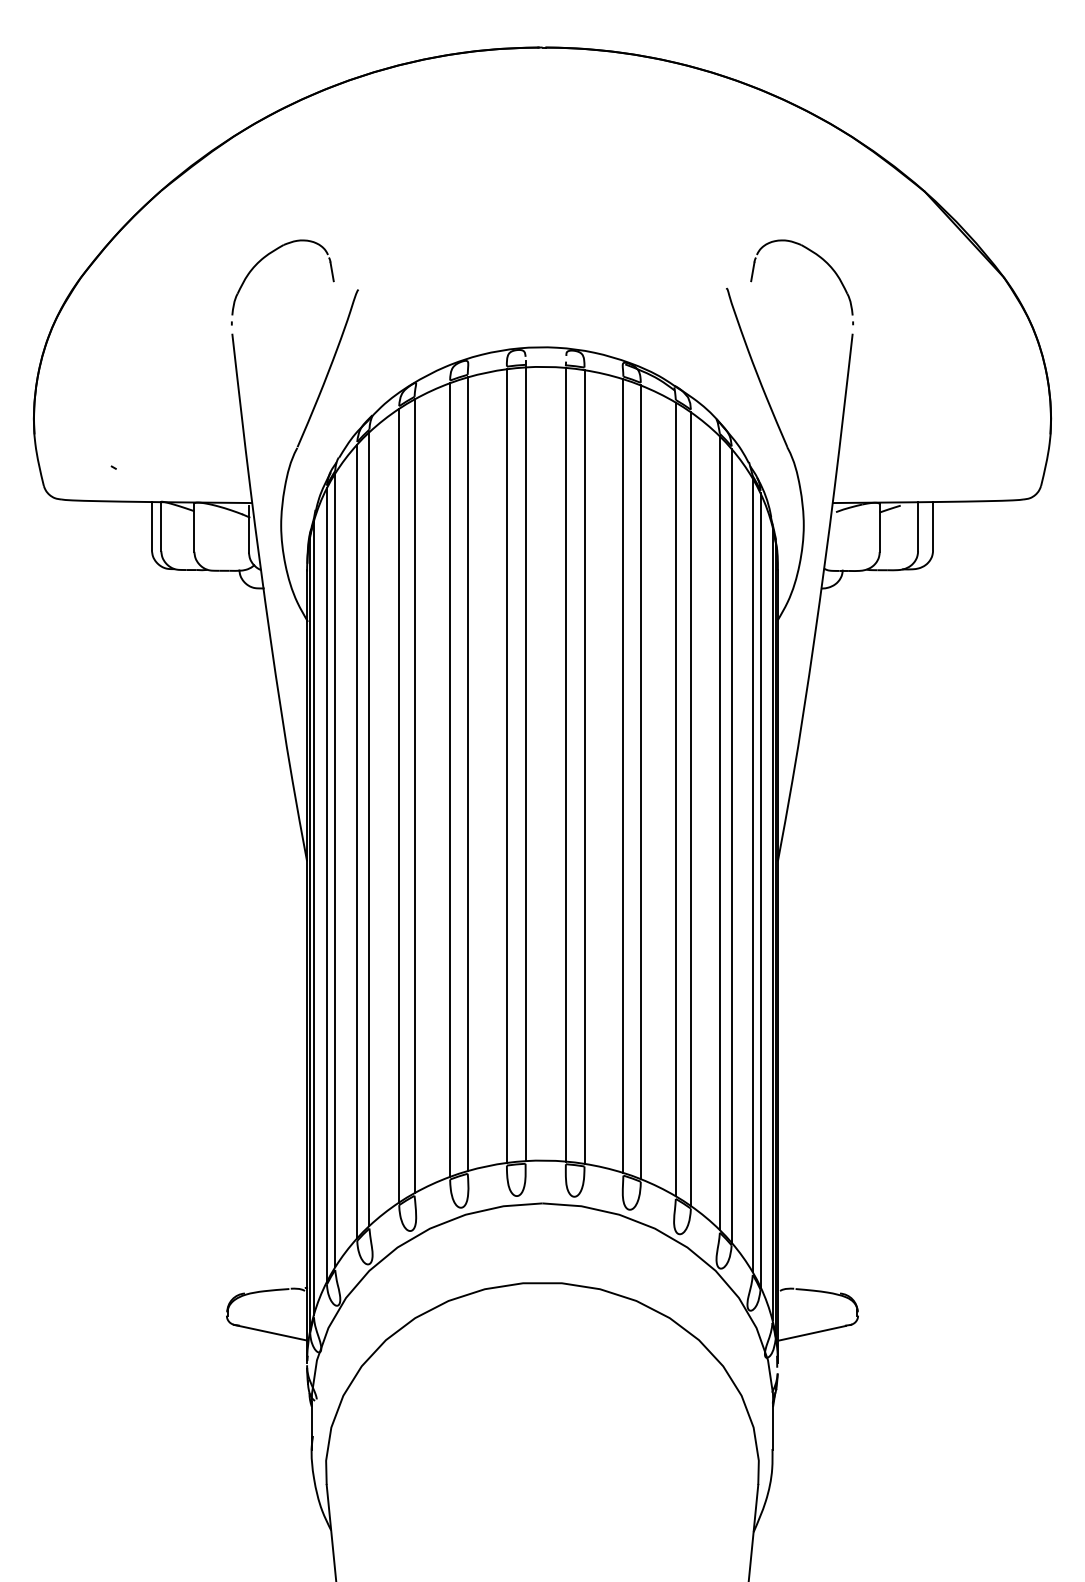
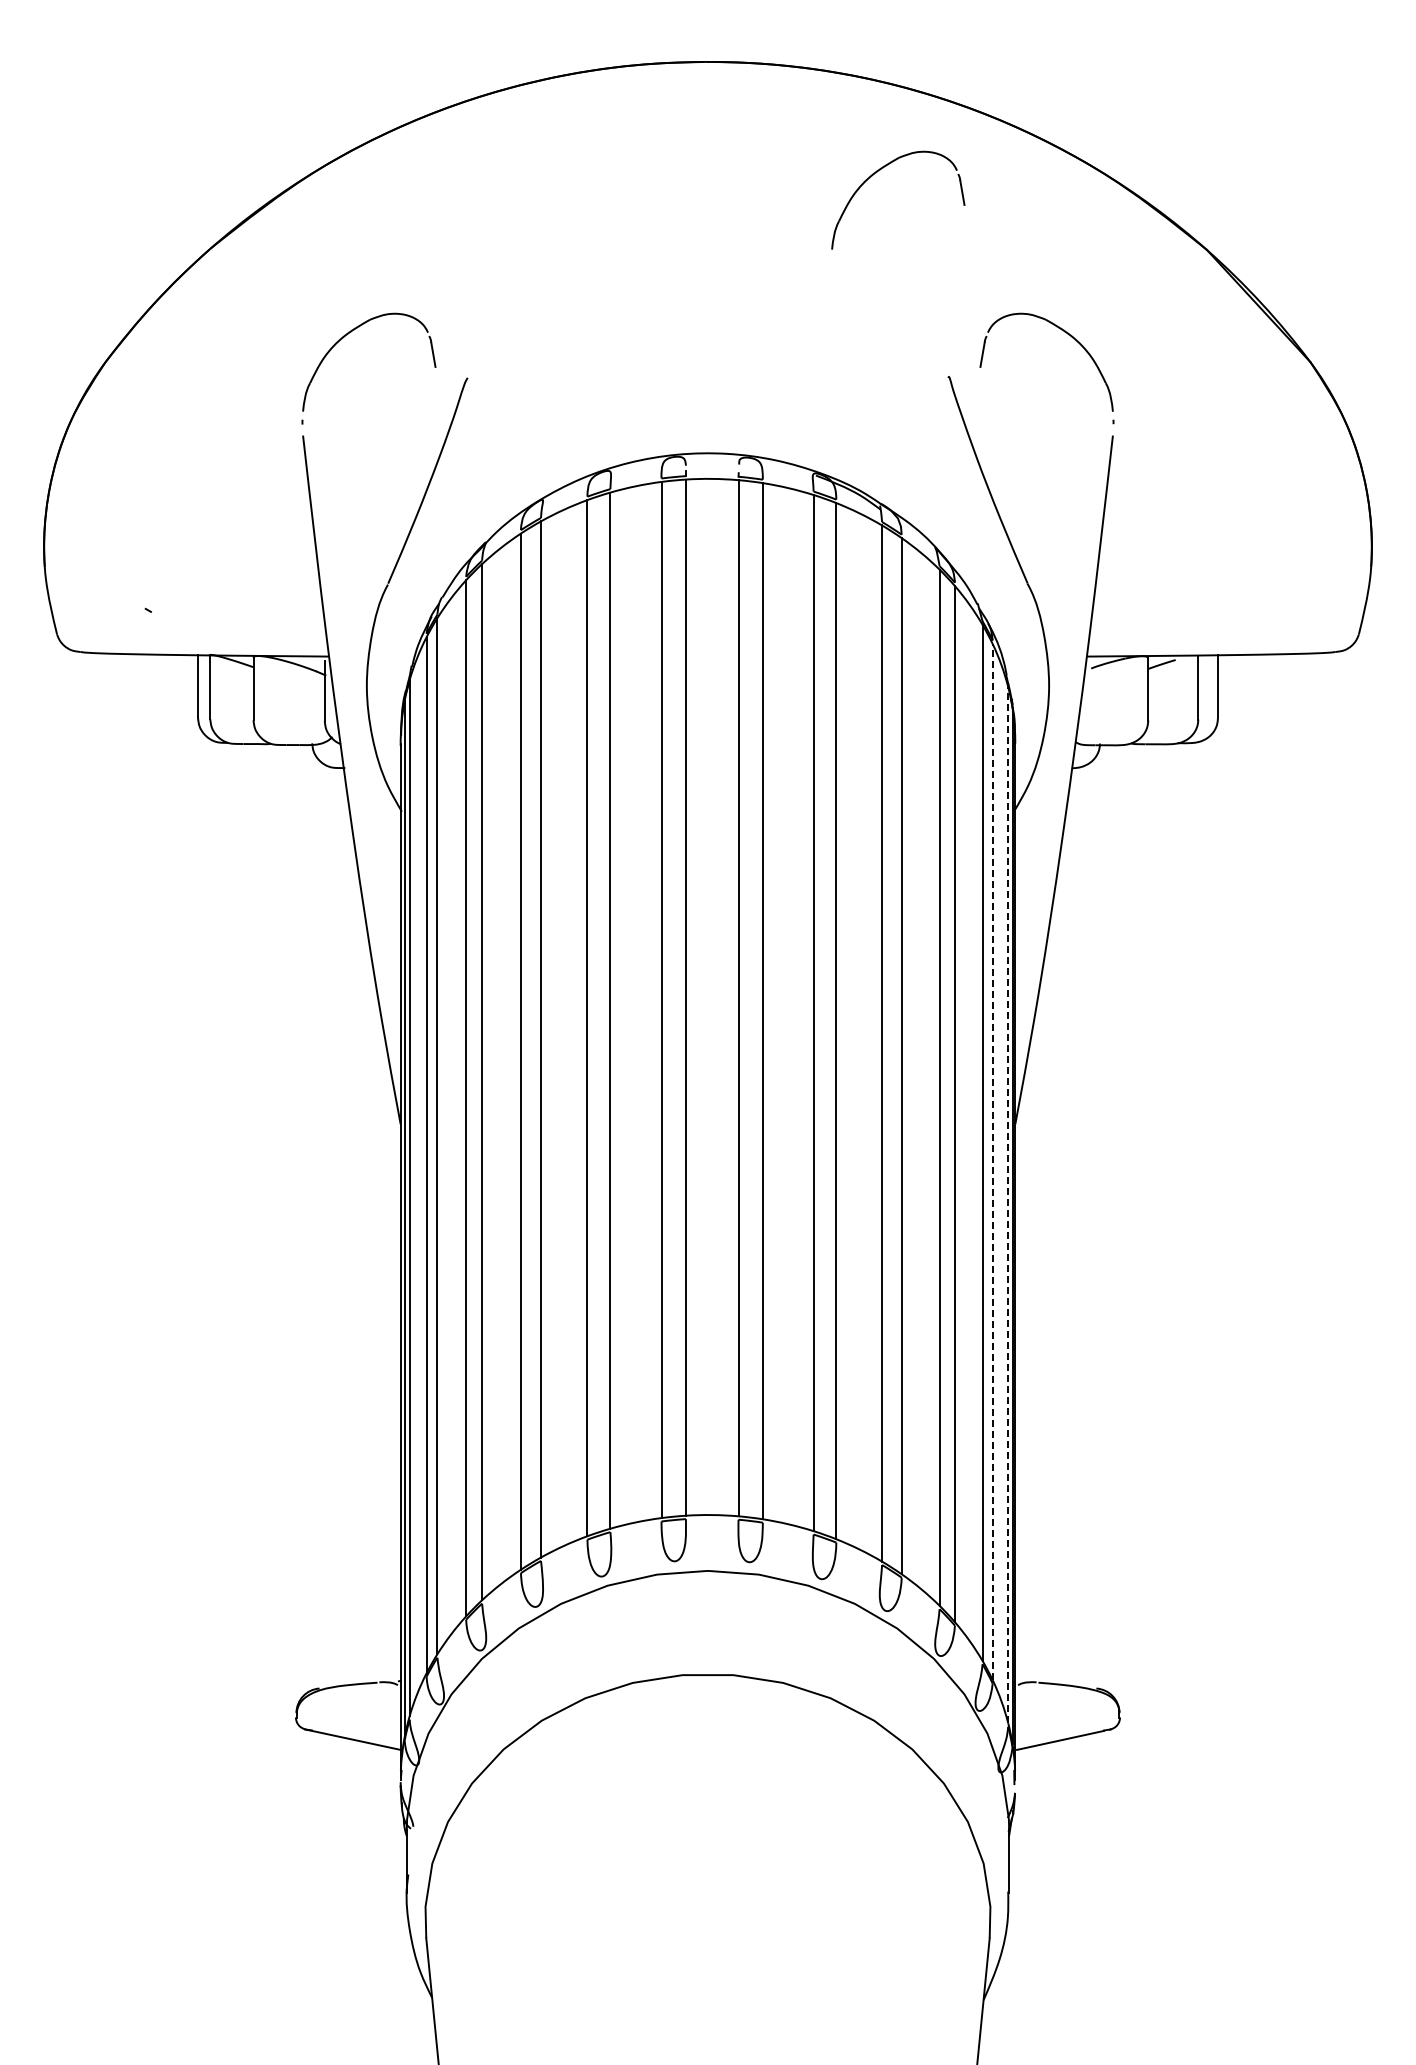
part: (671, 133) -> (876, 173), added
line: (760, 889) -> (992, 1161), solid -> dashed
line: (772, 922) -> (1008, 1204), solid -> dashed

